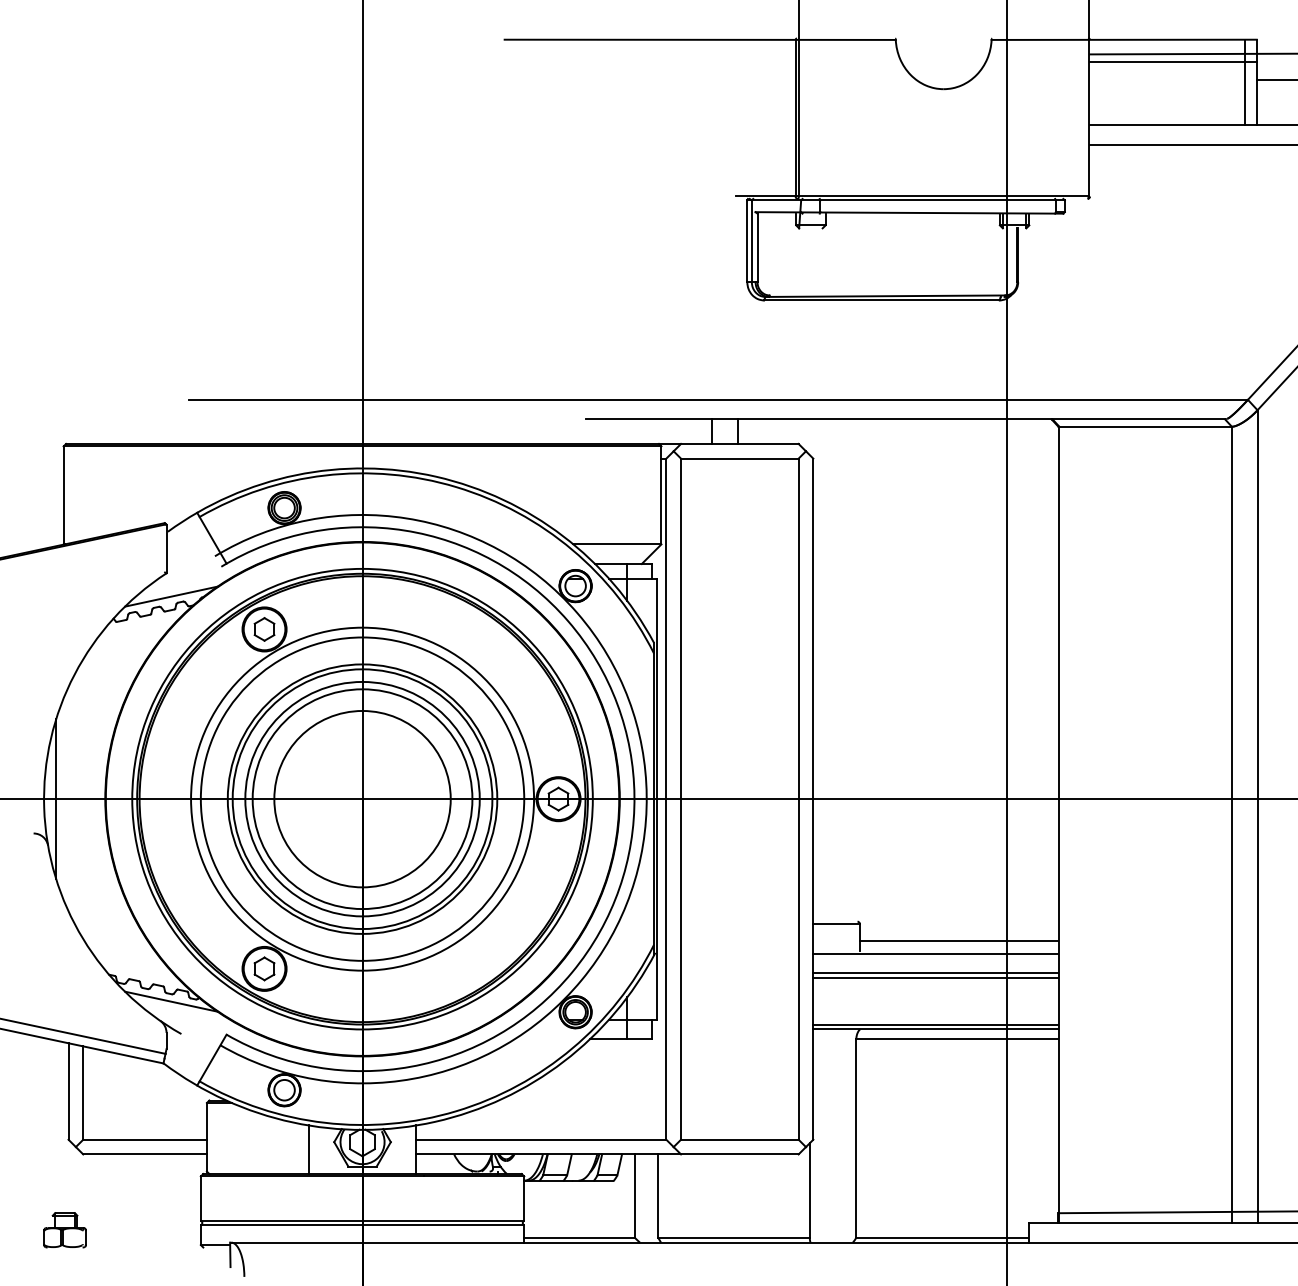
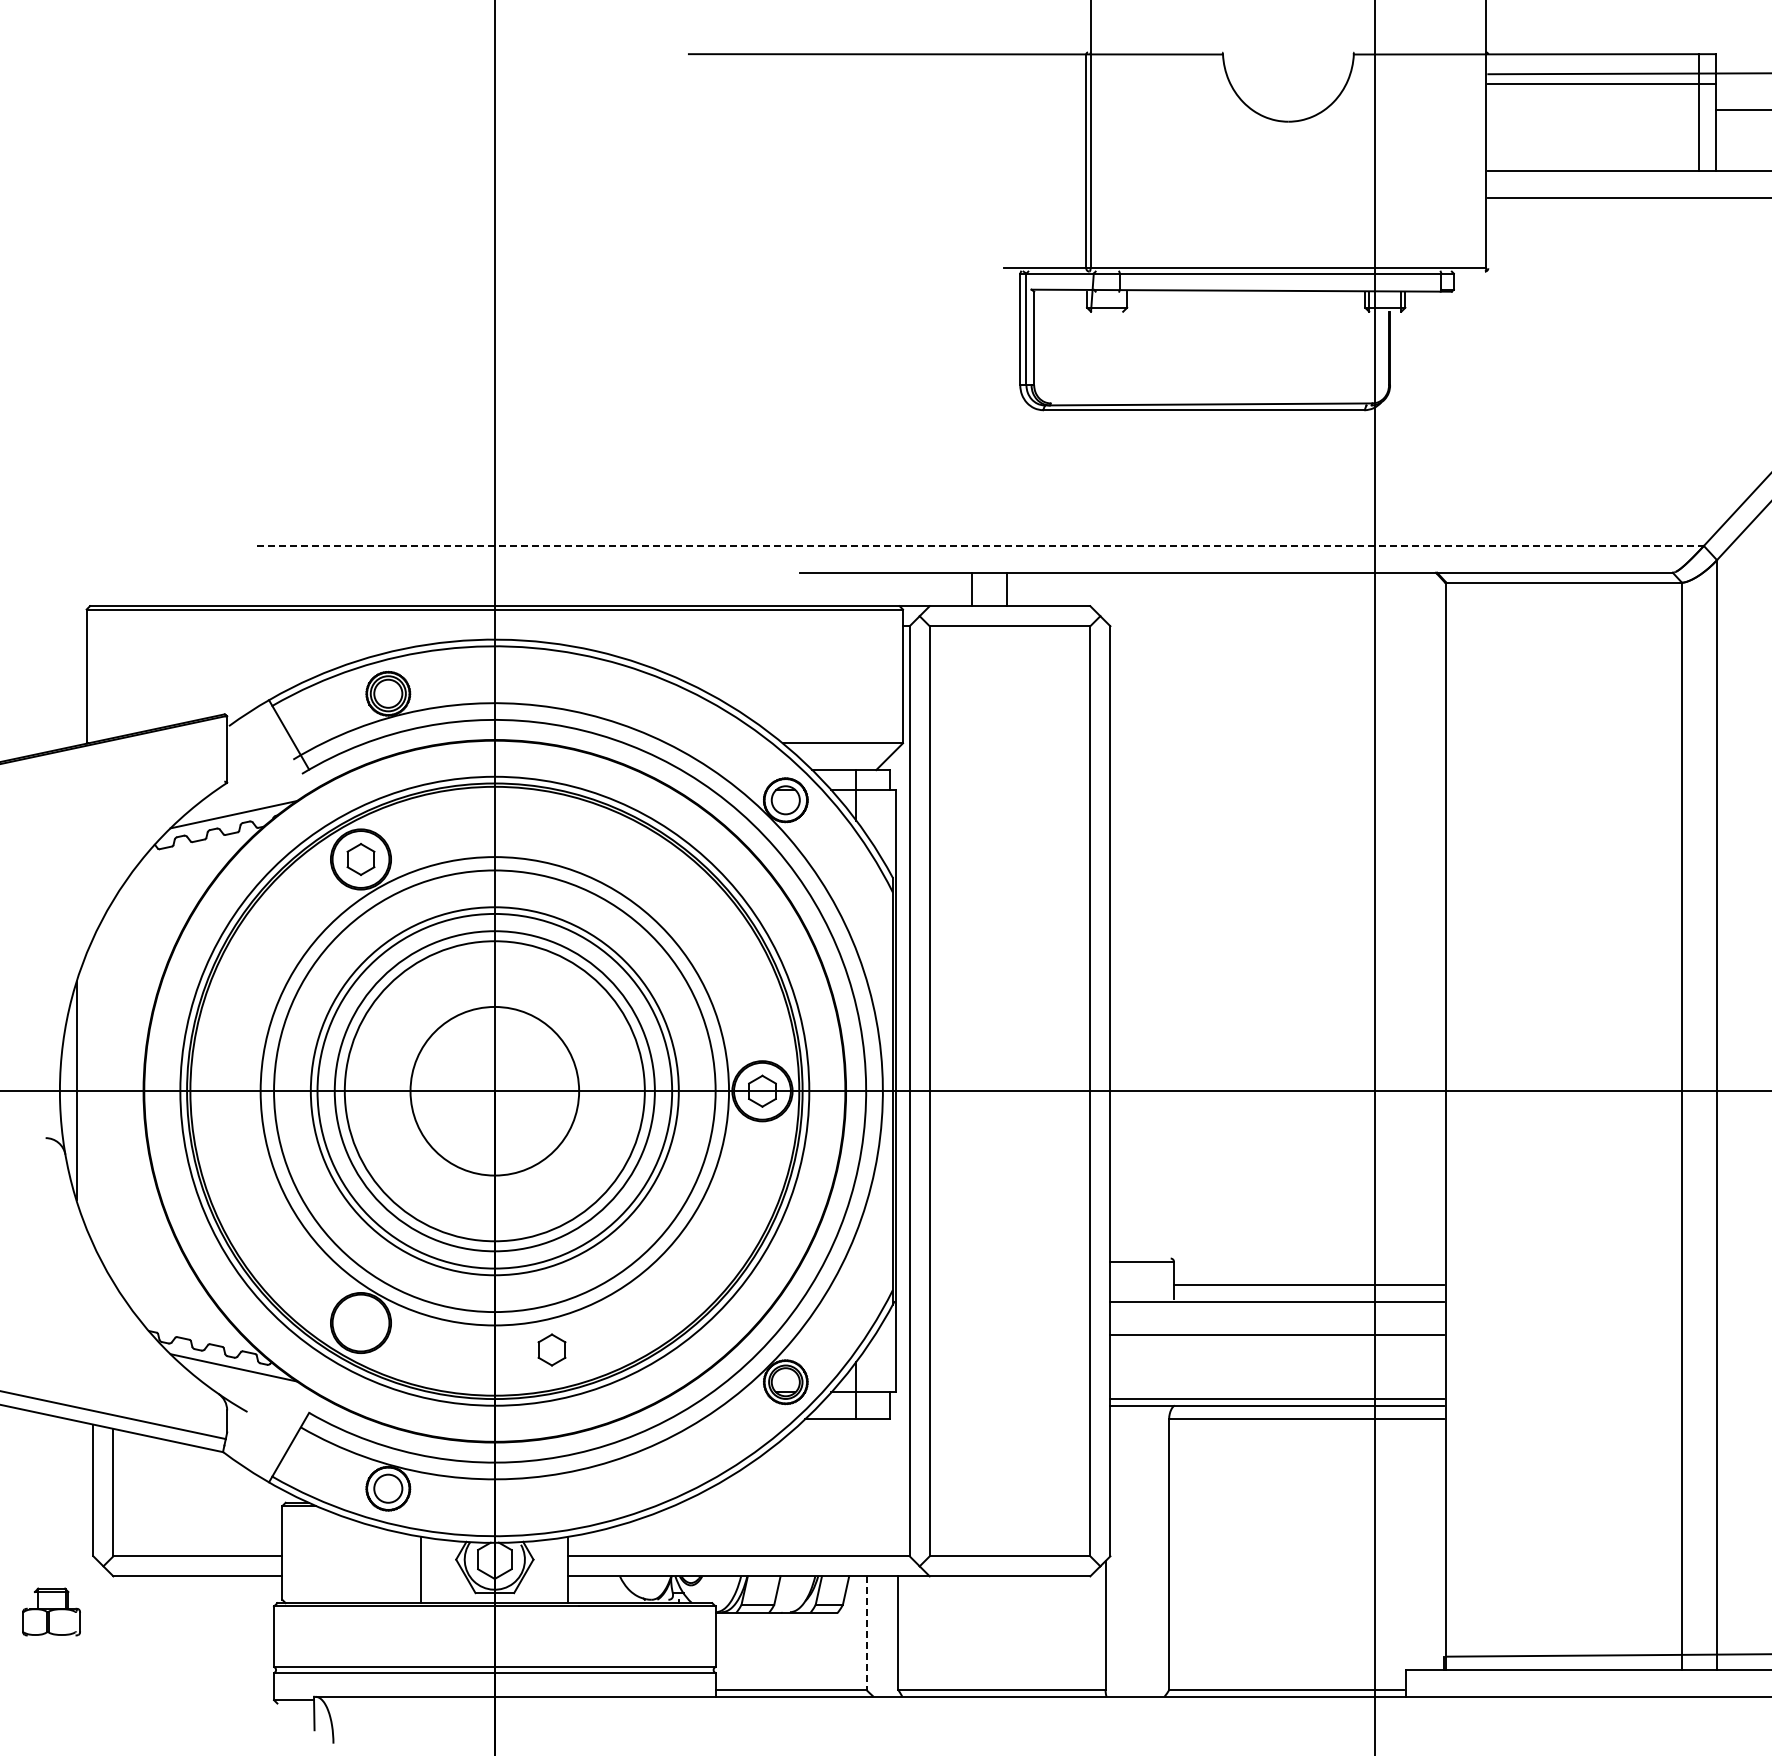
line: (718, 399) -> (981, 545), solid -> dashed
circle: (362, 798) -> (494, 1090), size x0.7
part: (264, 968) -> (551, 1349), moved
line: (935, 972) -> (1277, 1328), removed
line: (634, 1196) -> (866, 1633), solid -> dashed
part: (64, 1229) -> (51, 1611), moved

